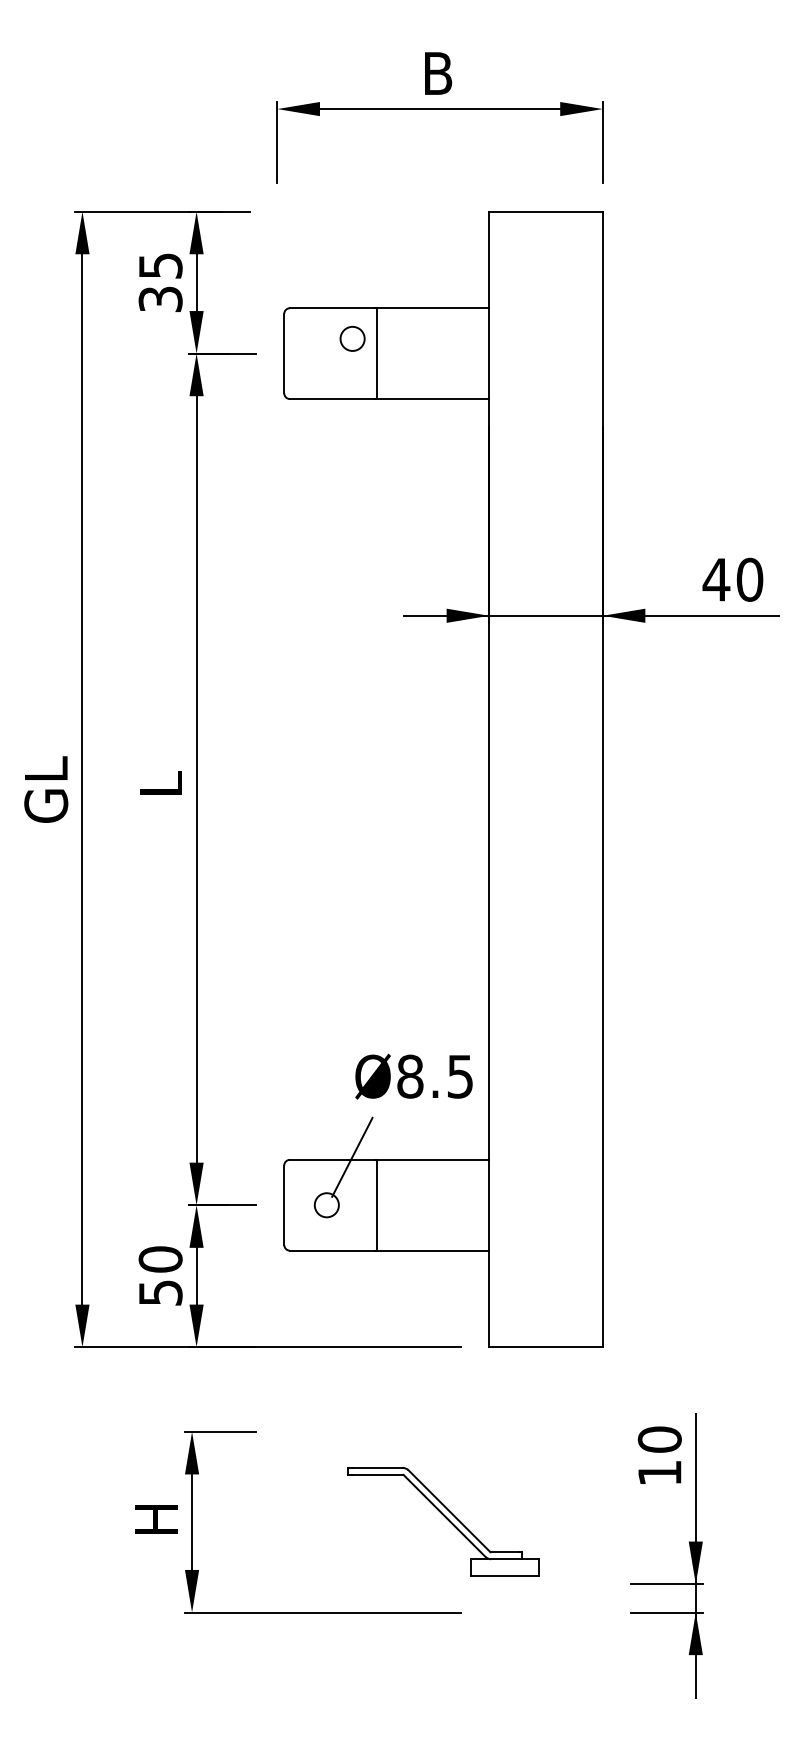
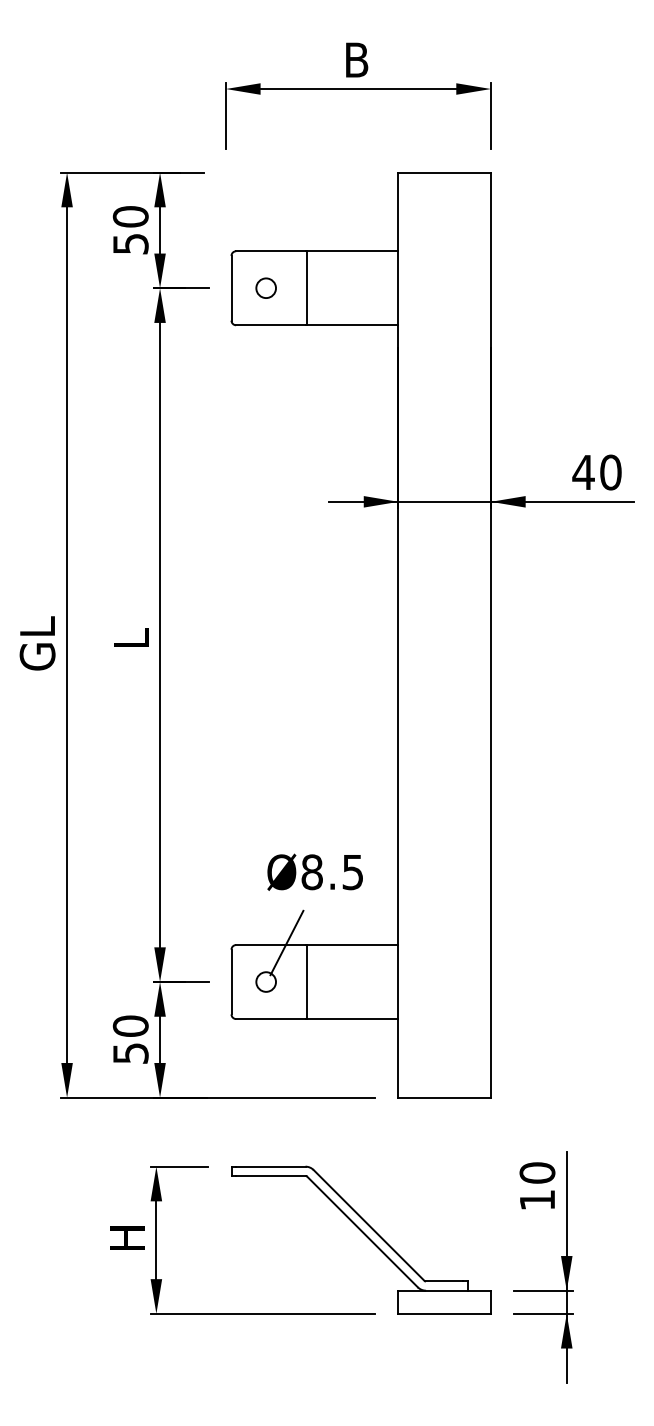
text: (160, 281) -> (130, 229), 35 -> 50
circle: (351, 337) -> (265, 287), moved
text: (413, 1075) -> (314, 871), moved
part: (443, 1521) -> (361, 1239), size x1.67

